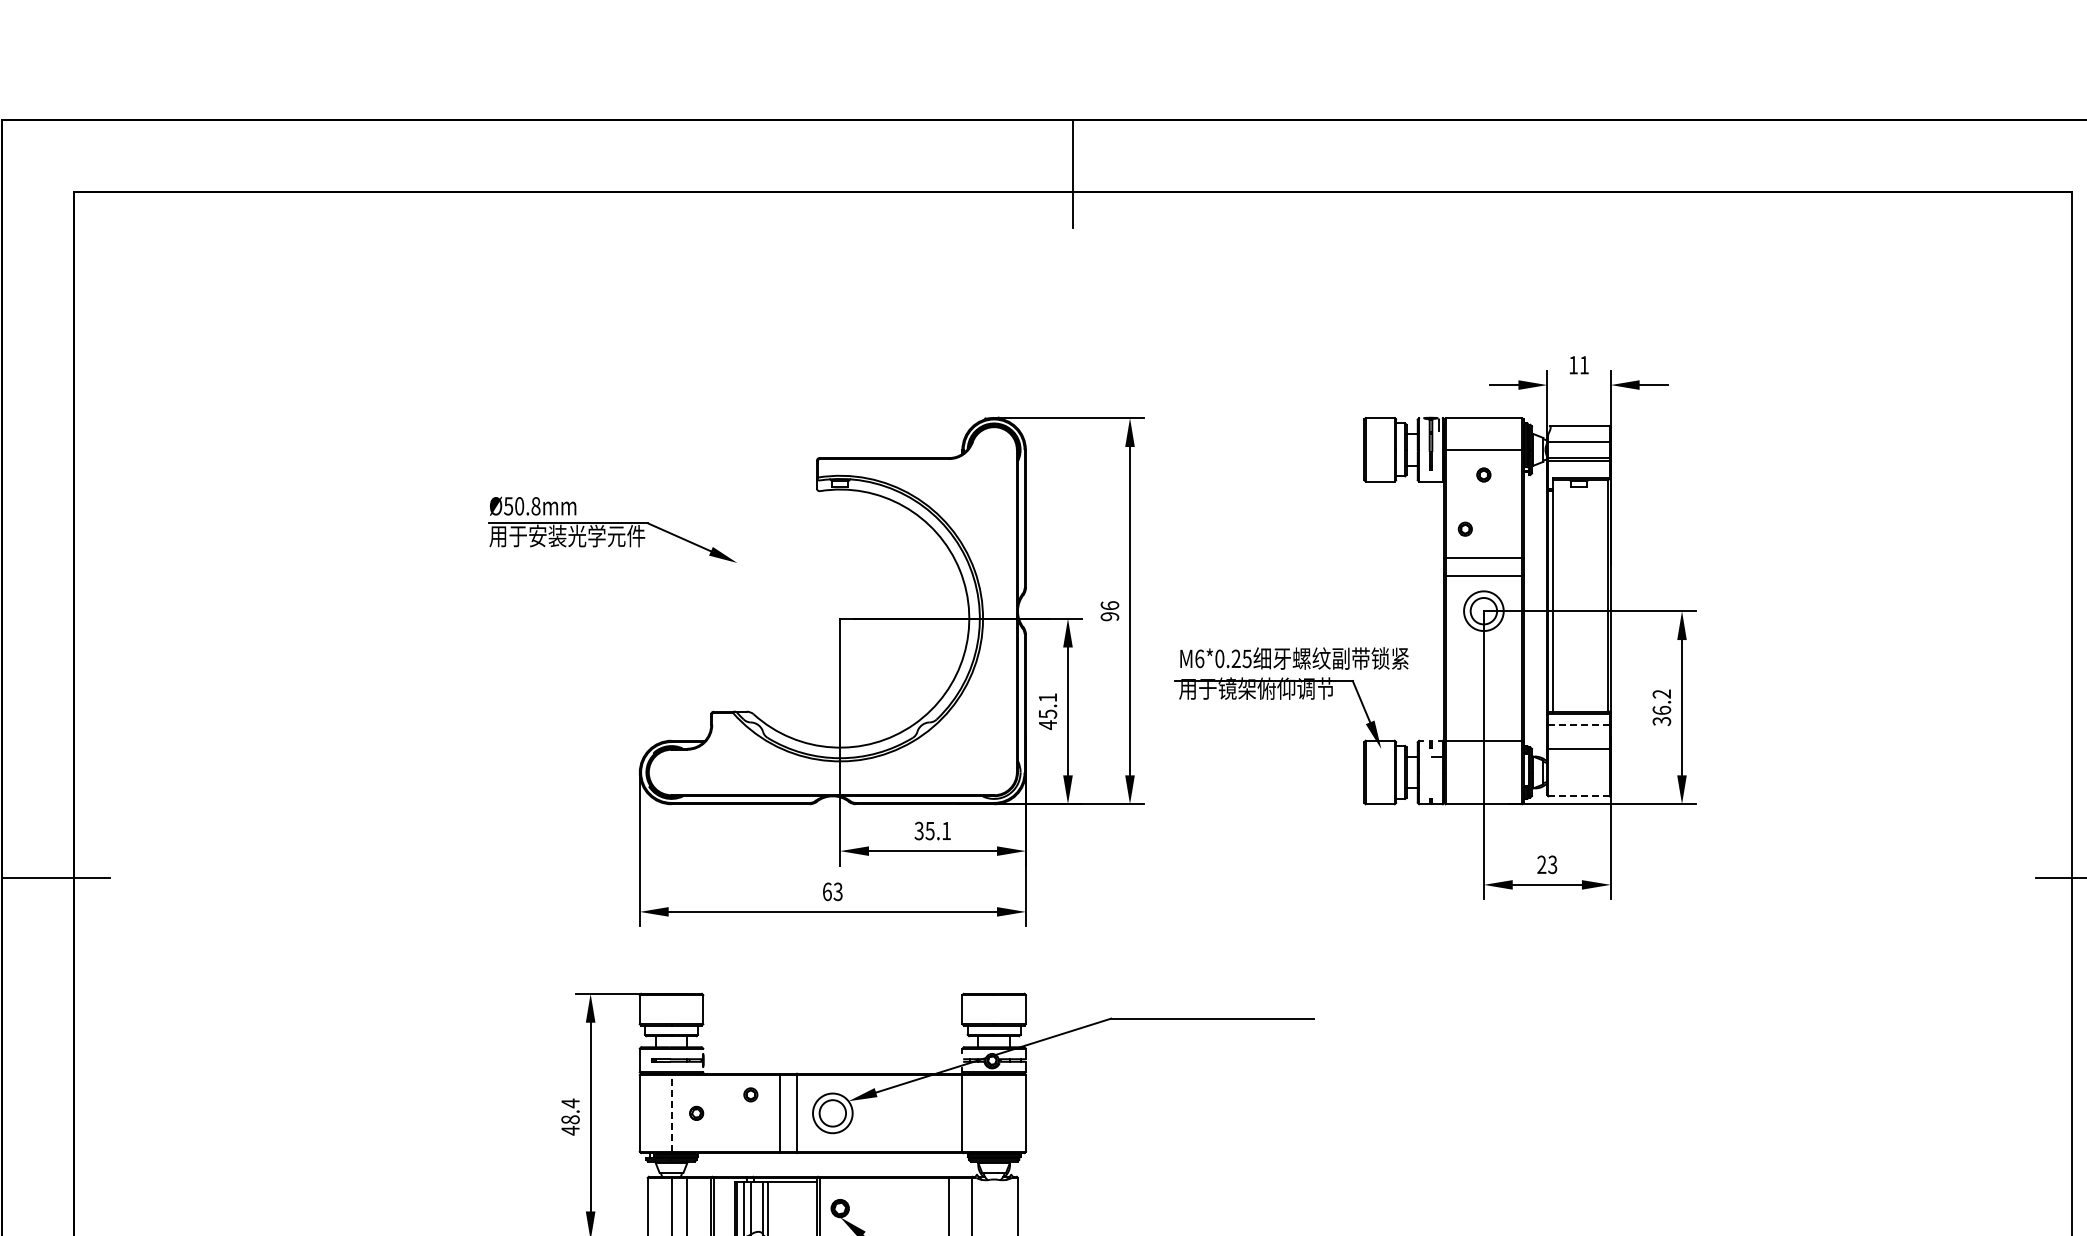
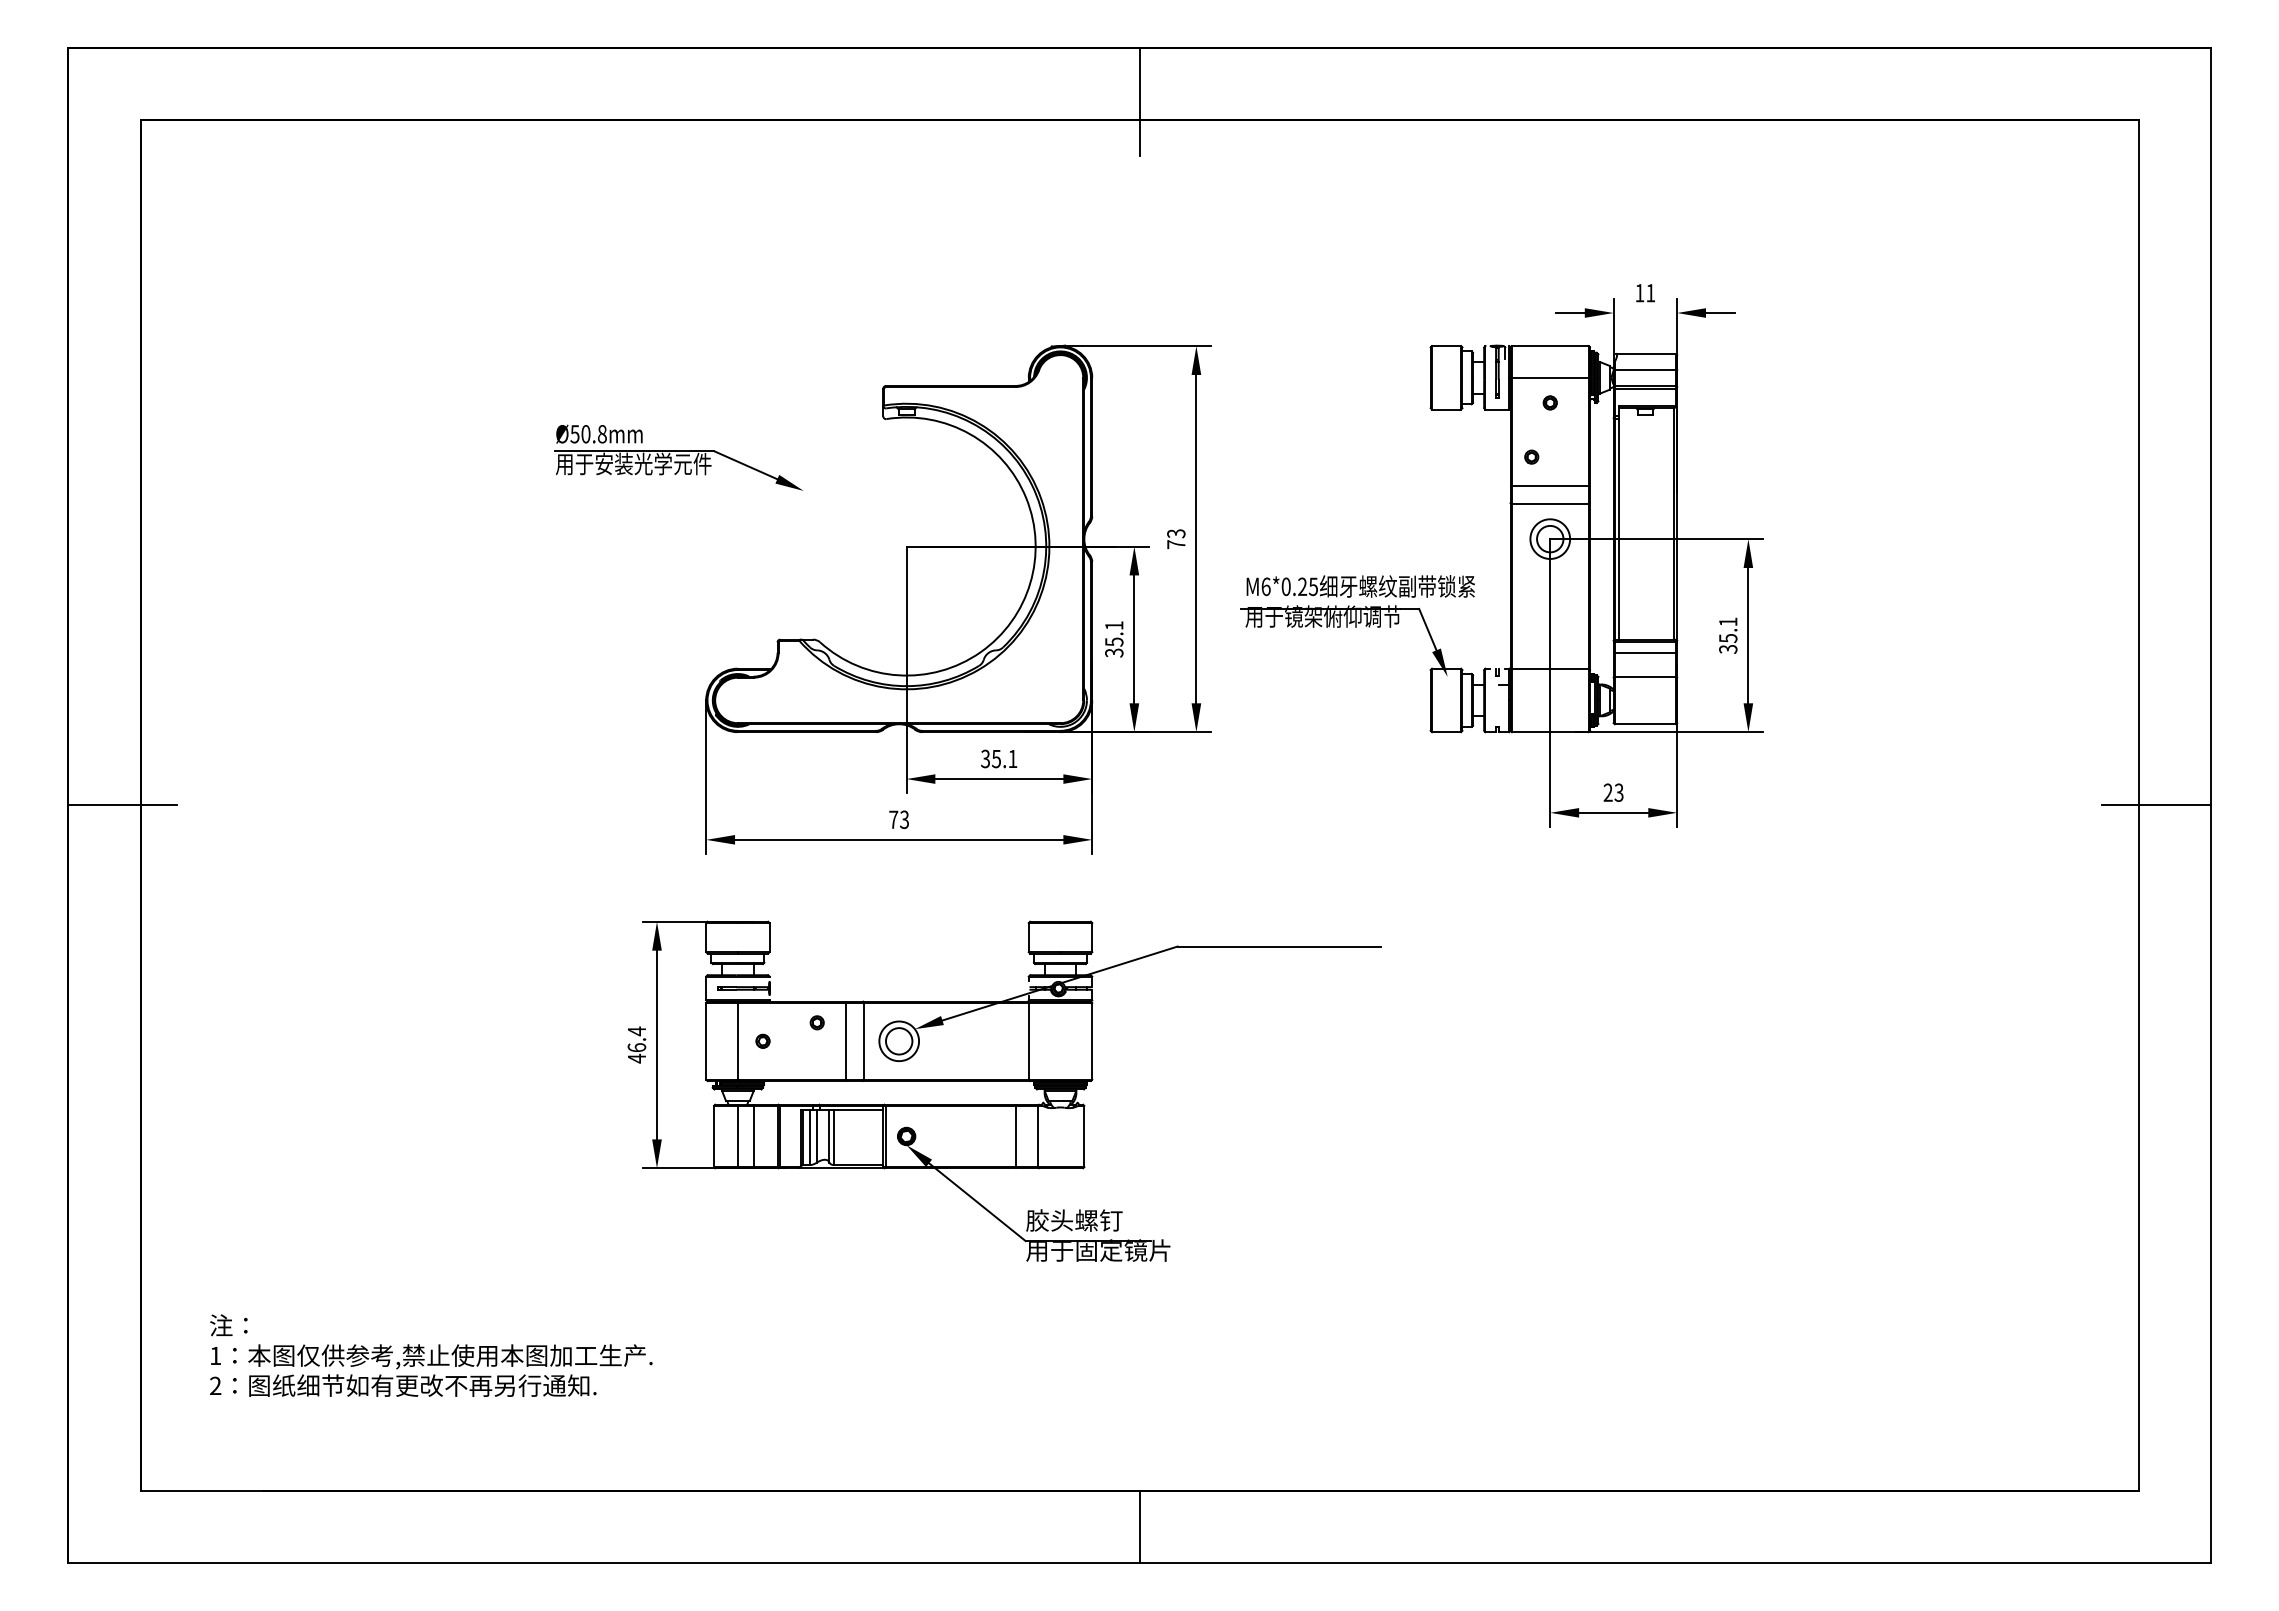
text: (1110, 611) -> (1176, 539), 96 -> 73
text: (1662, 702) -> (1728, 630), 36.2 -> 35.1
text: (1048, 724) -> (1114, 652), 45.1 -> 35.1
line: (1579, 724) -> (1645, 652), dashed -> solid
line: (1579, 796) -> (1645, 724), dashed -> solid
text: (827, 891) -> (893, 819), 63 -> 73
line: (671, 1112) -> (737, 1040), dashed -> solid
text: (570, 1119) -> (636, 1047), 48.4 -> 46.4

